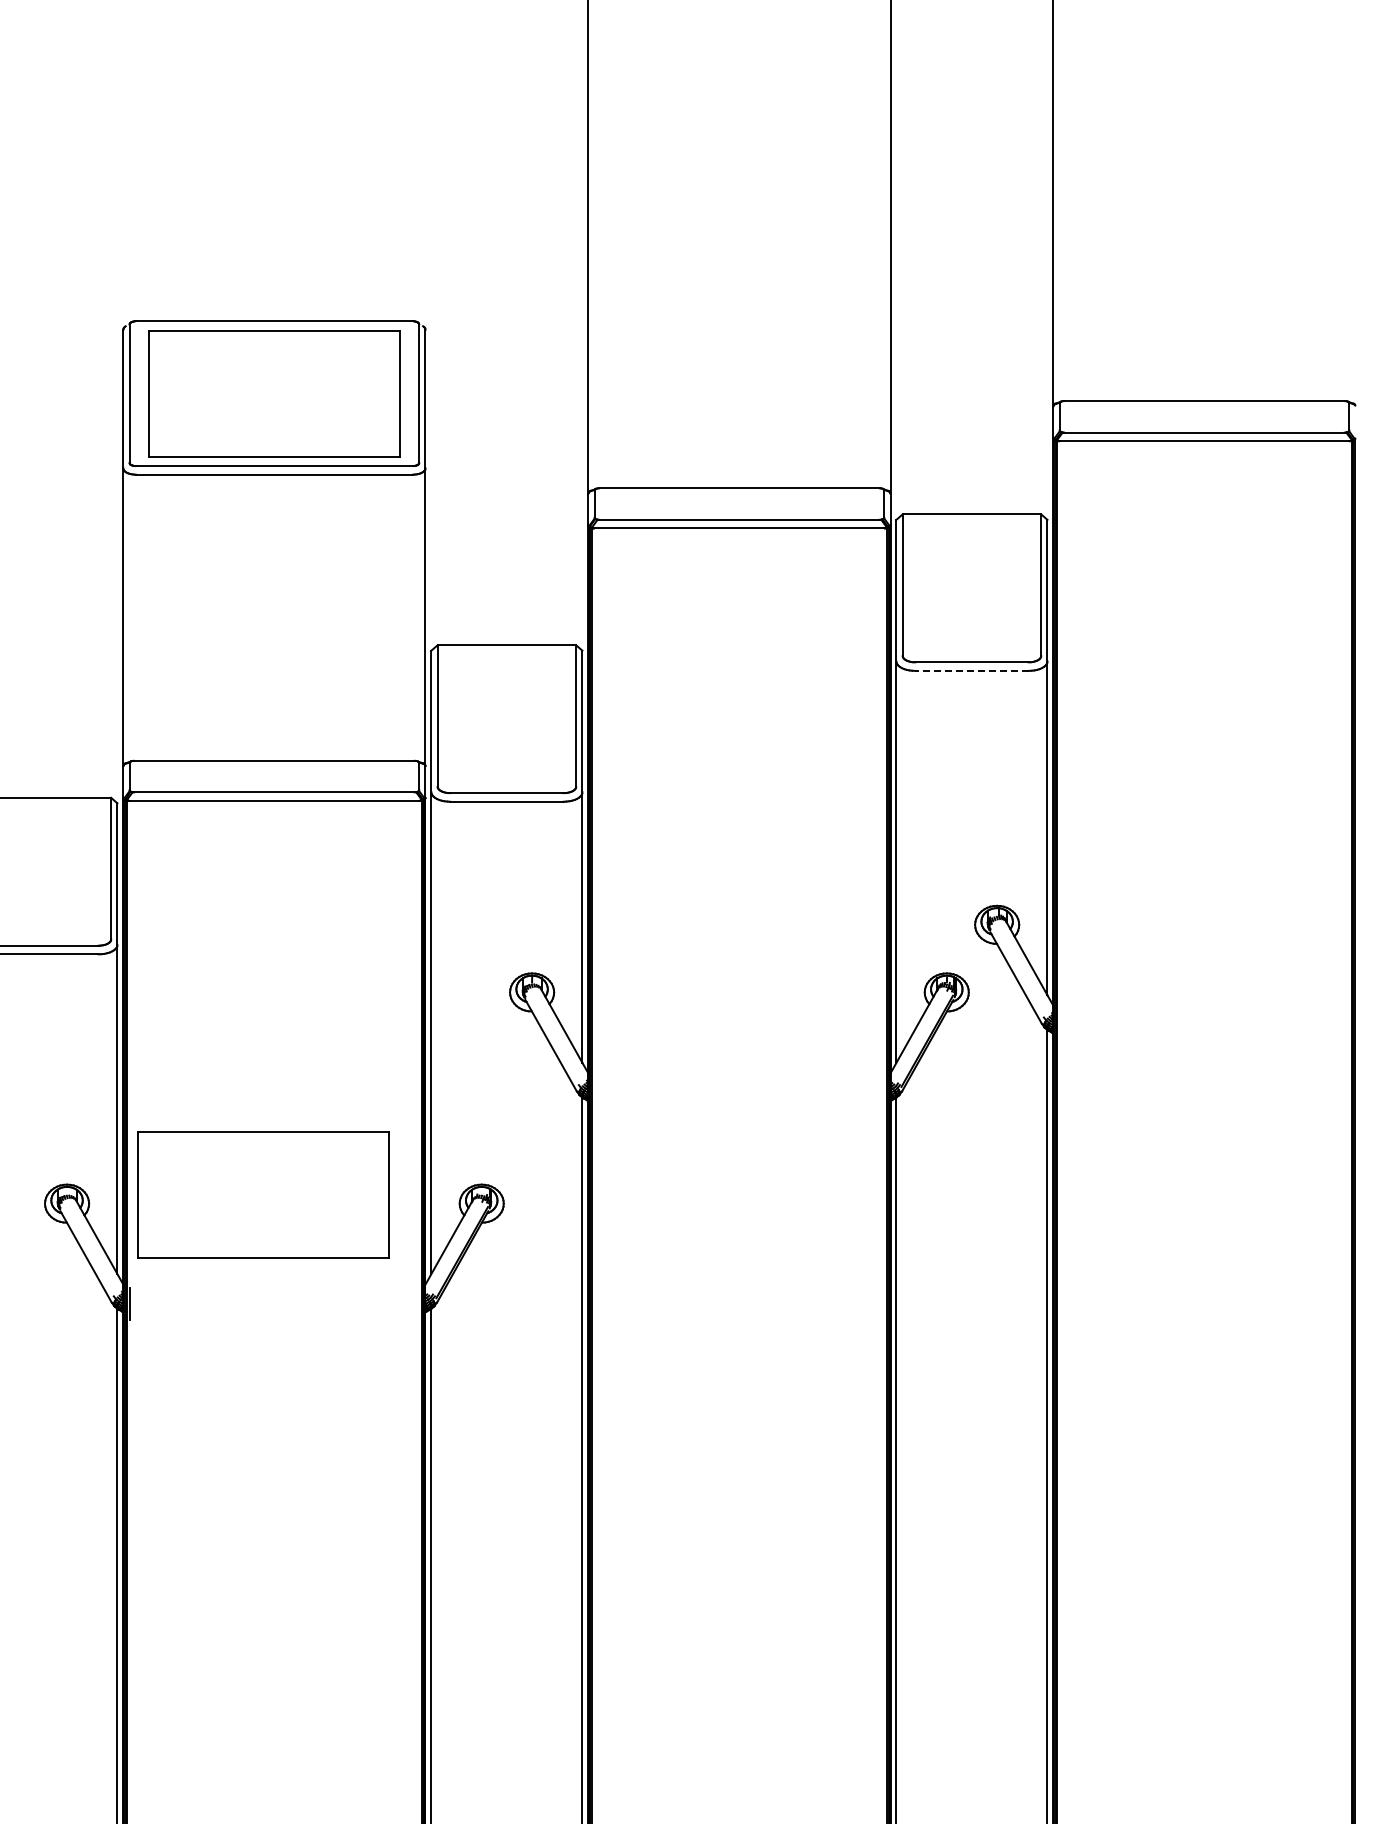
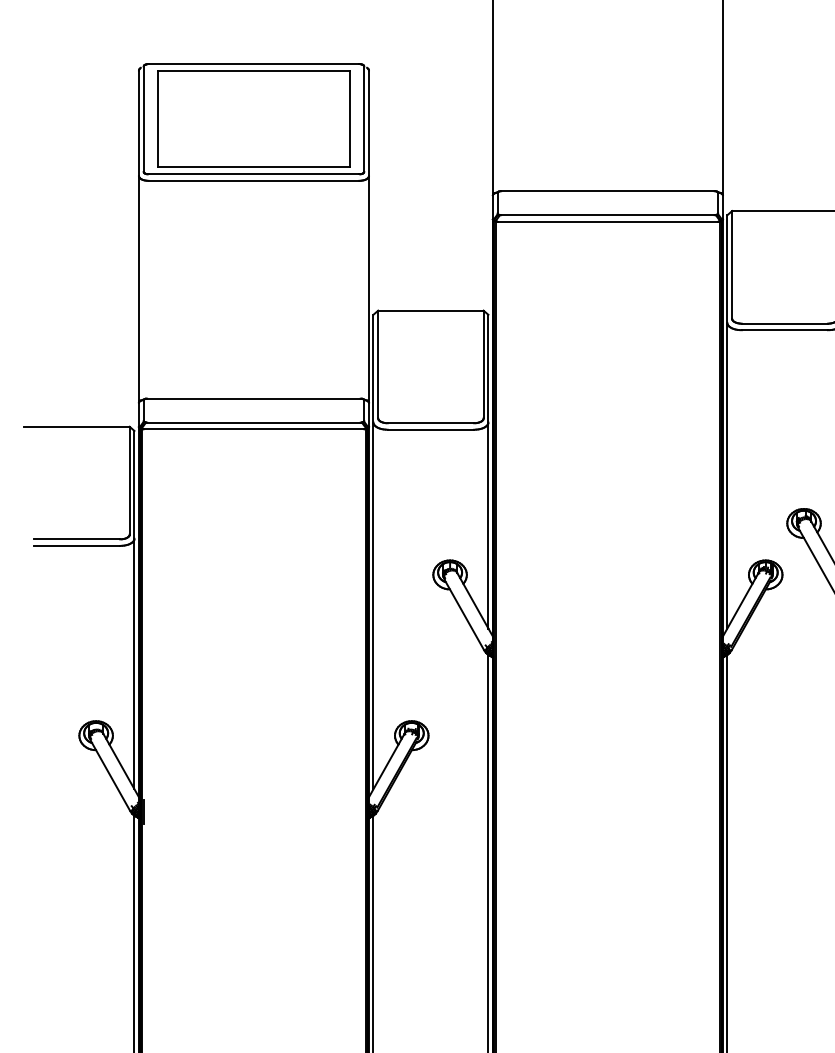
line: (971, 670) -> (784, 329), dashed -> solid
part: (263, 1194) -> (245, 728), removed

